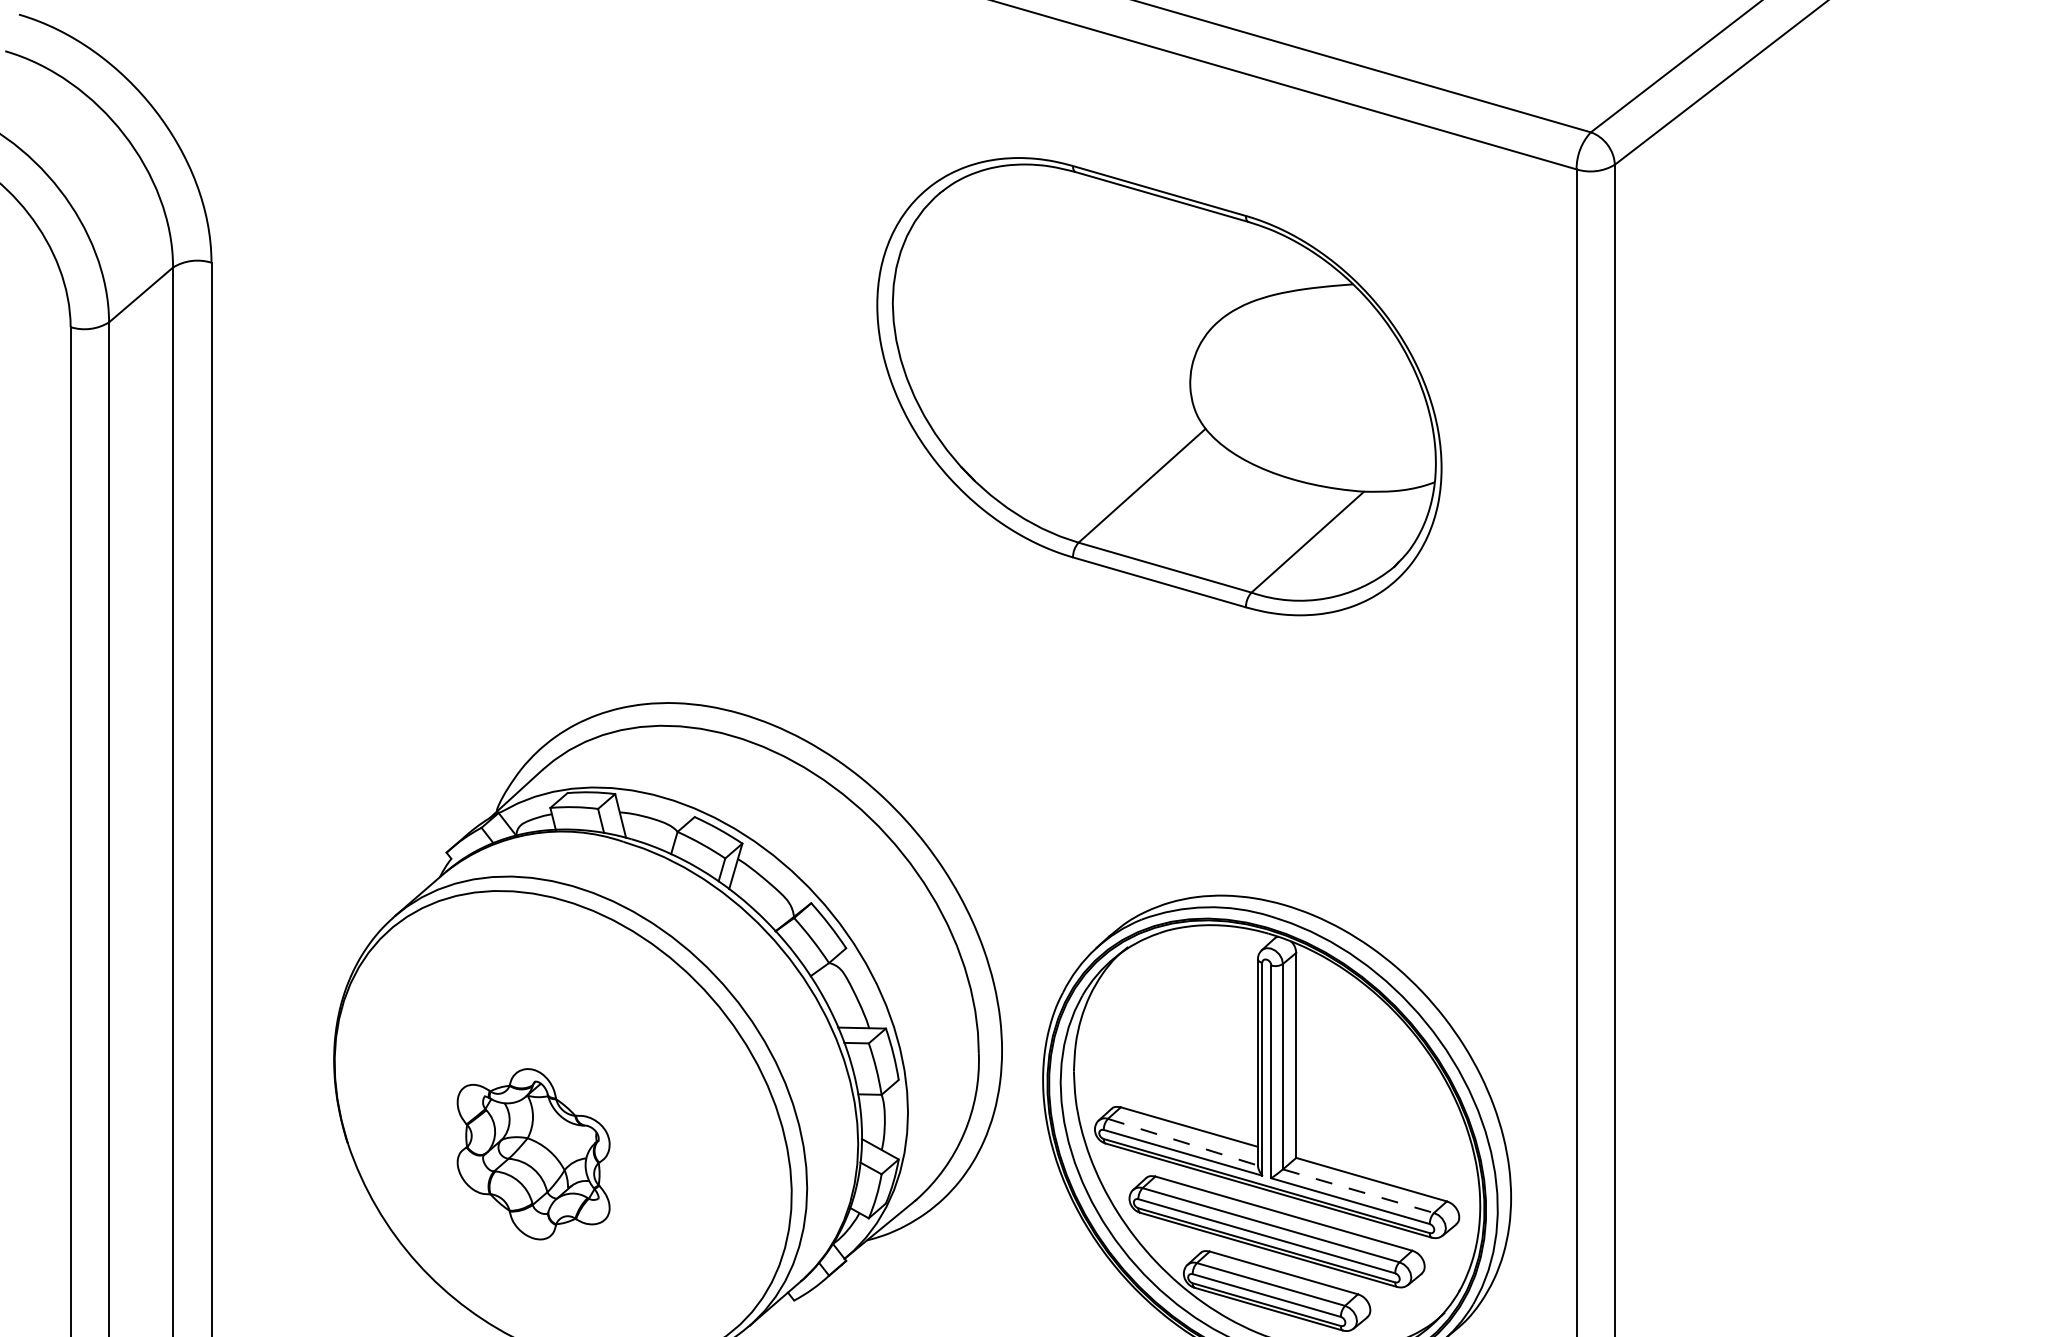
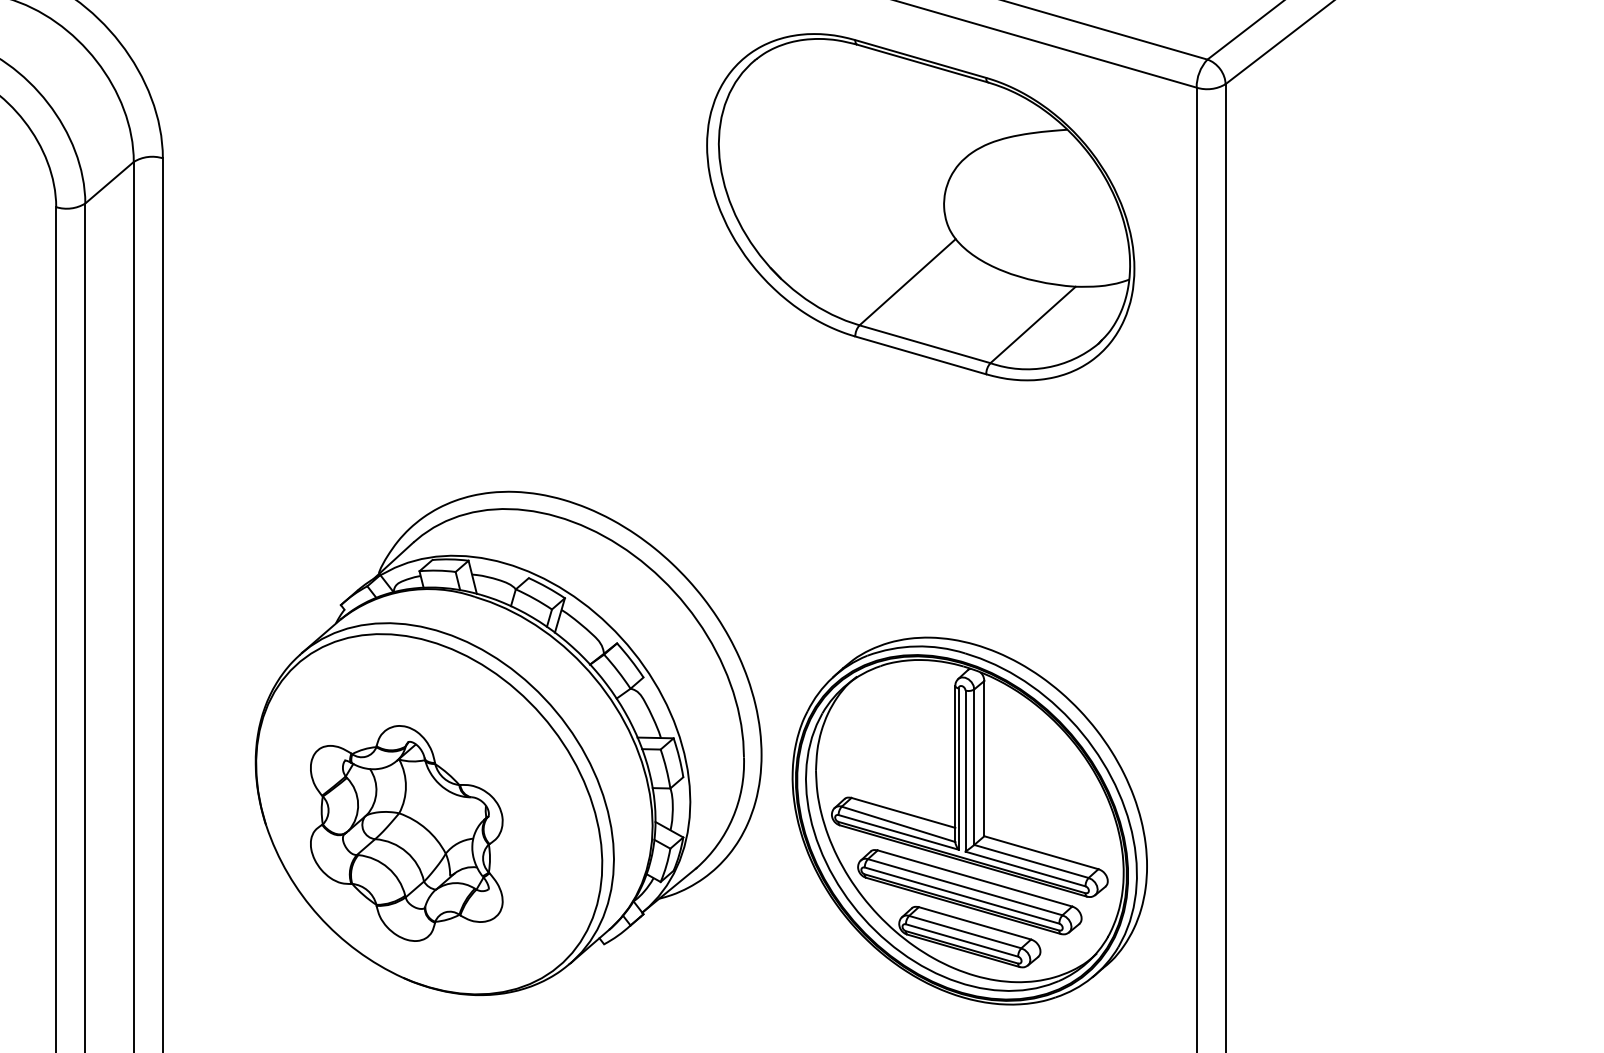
part: (1159, 387) -> (920, 207), moved
line: (1184, 1142) -> (899, 824), dashed -> solid
part: (533, 1154) -> (406, 833), size x1.67
line: (1358, 1191) -> (1031, 861), dashed -> solid

